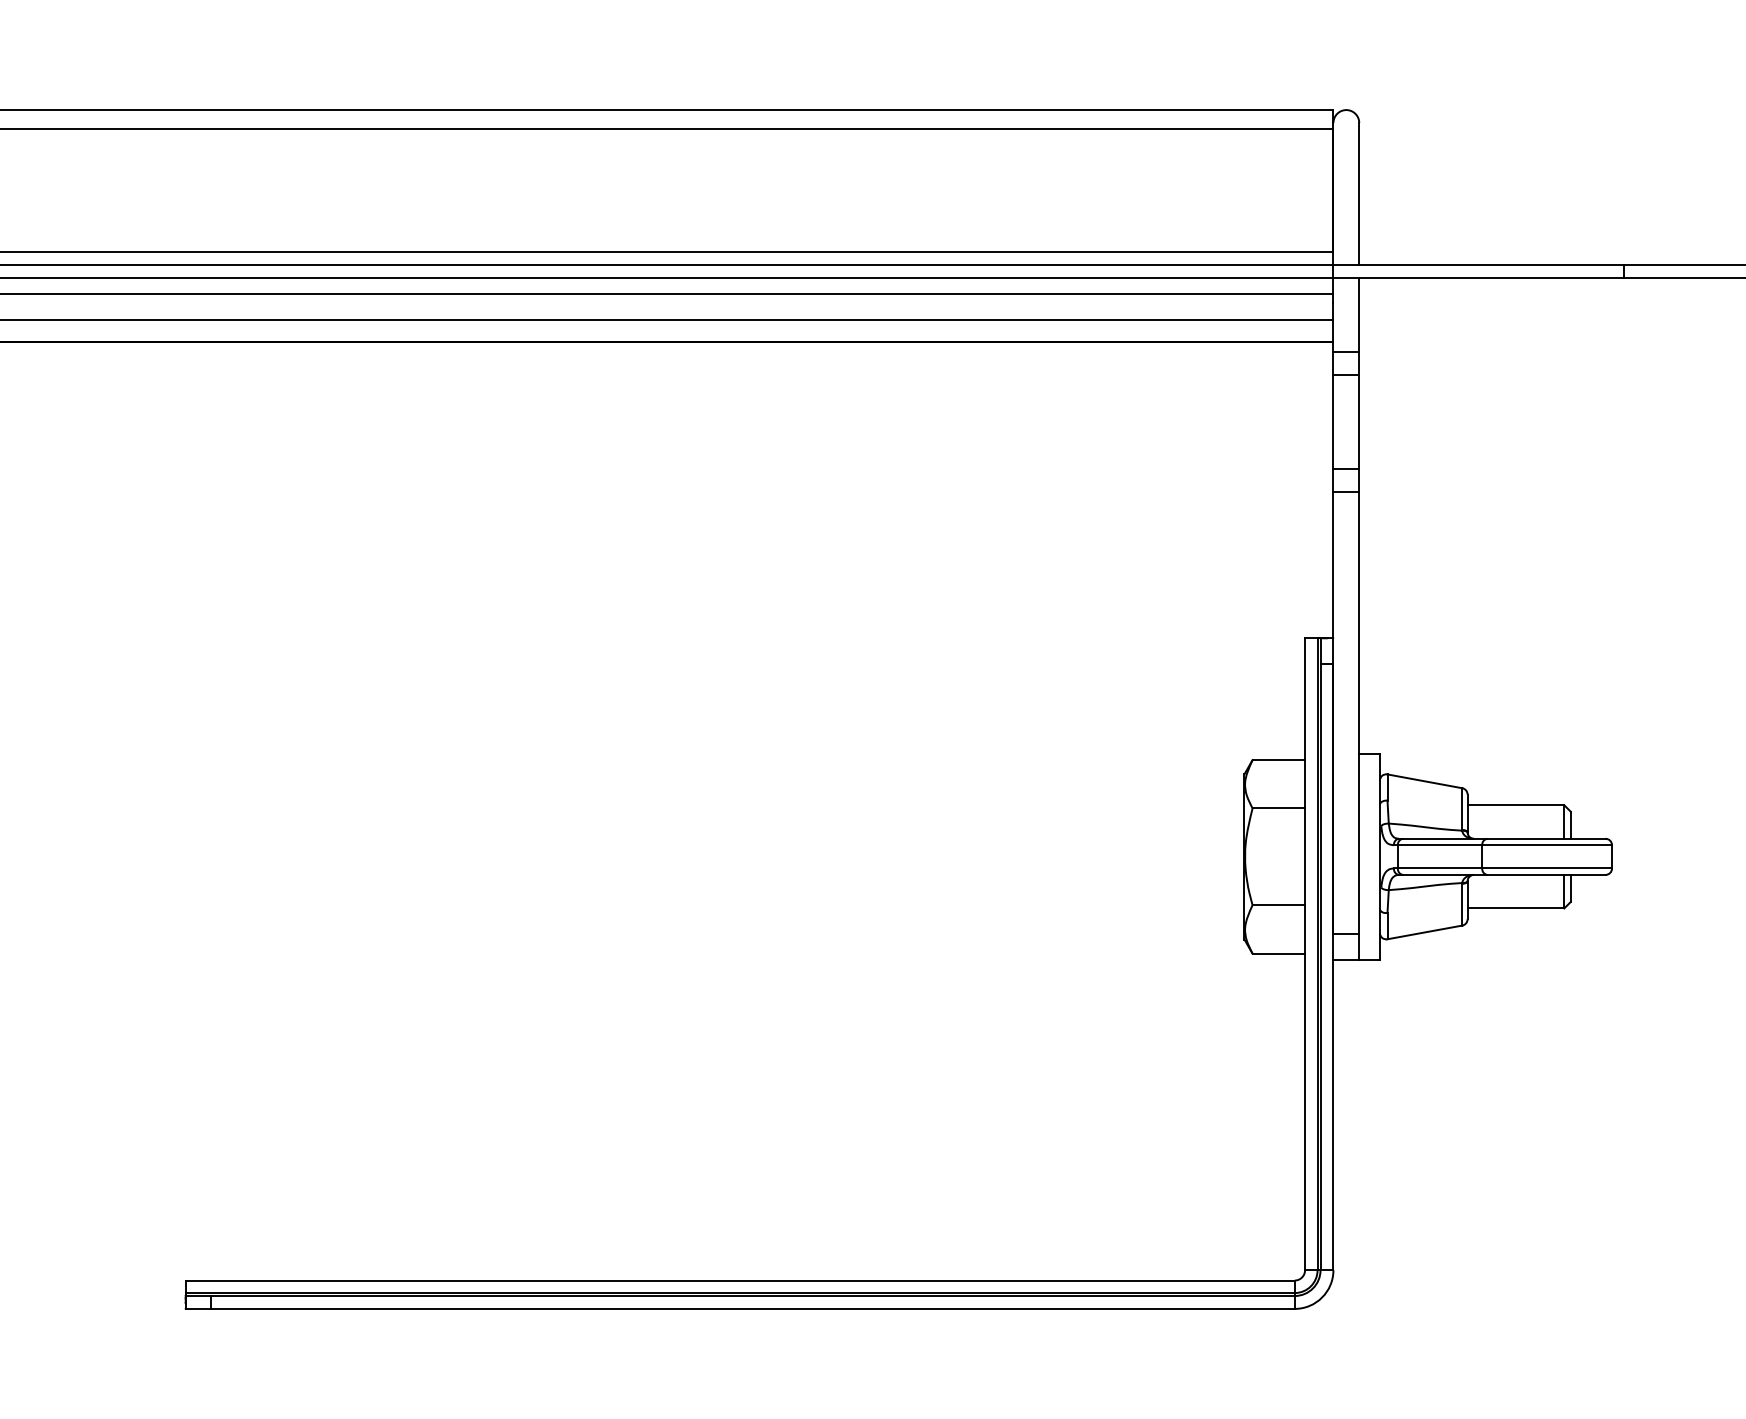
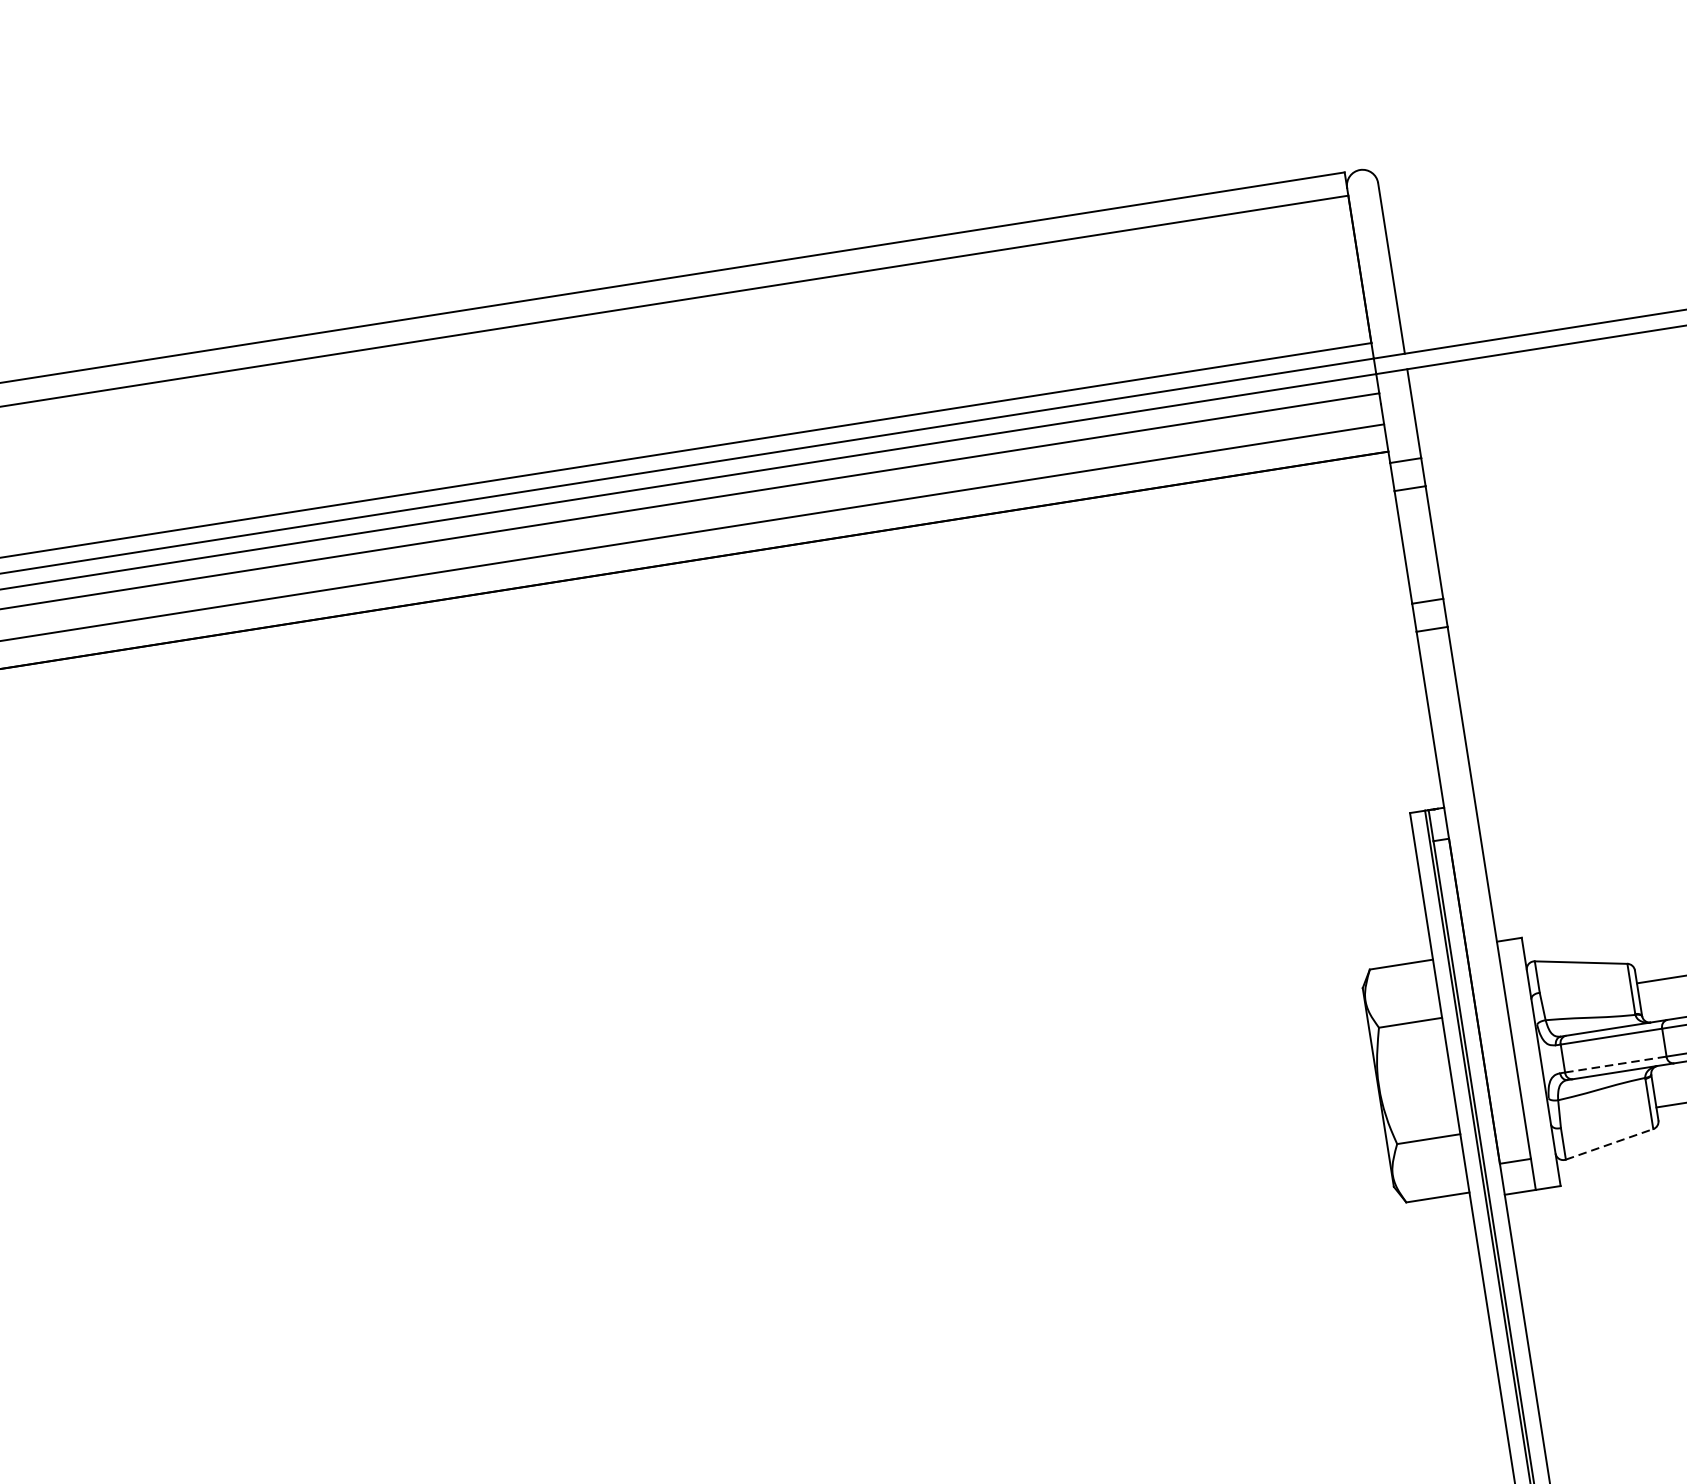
line: (1440, 868) -> (1616, 1064), solid -> dashed
line: (1425, 932) -> (1610, 1144), solid -> dashed

